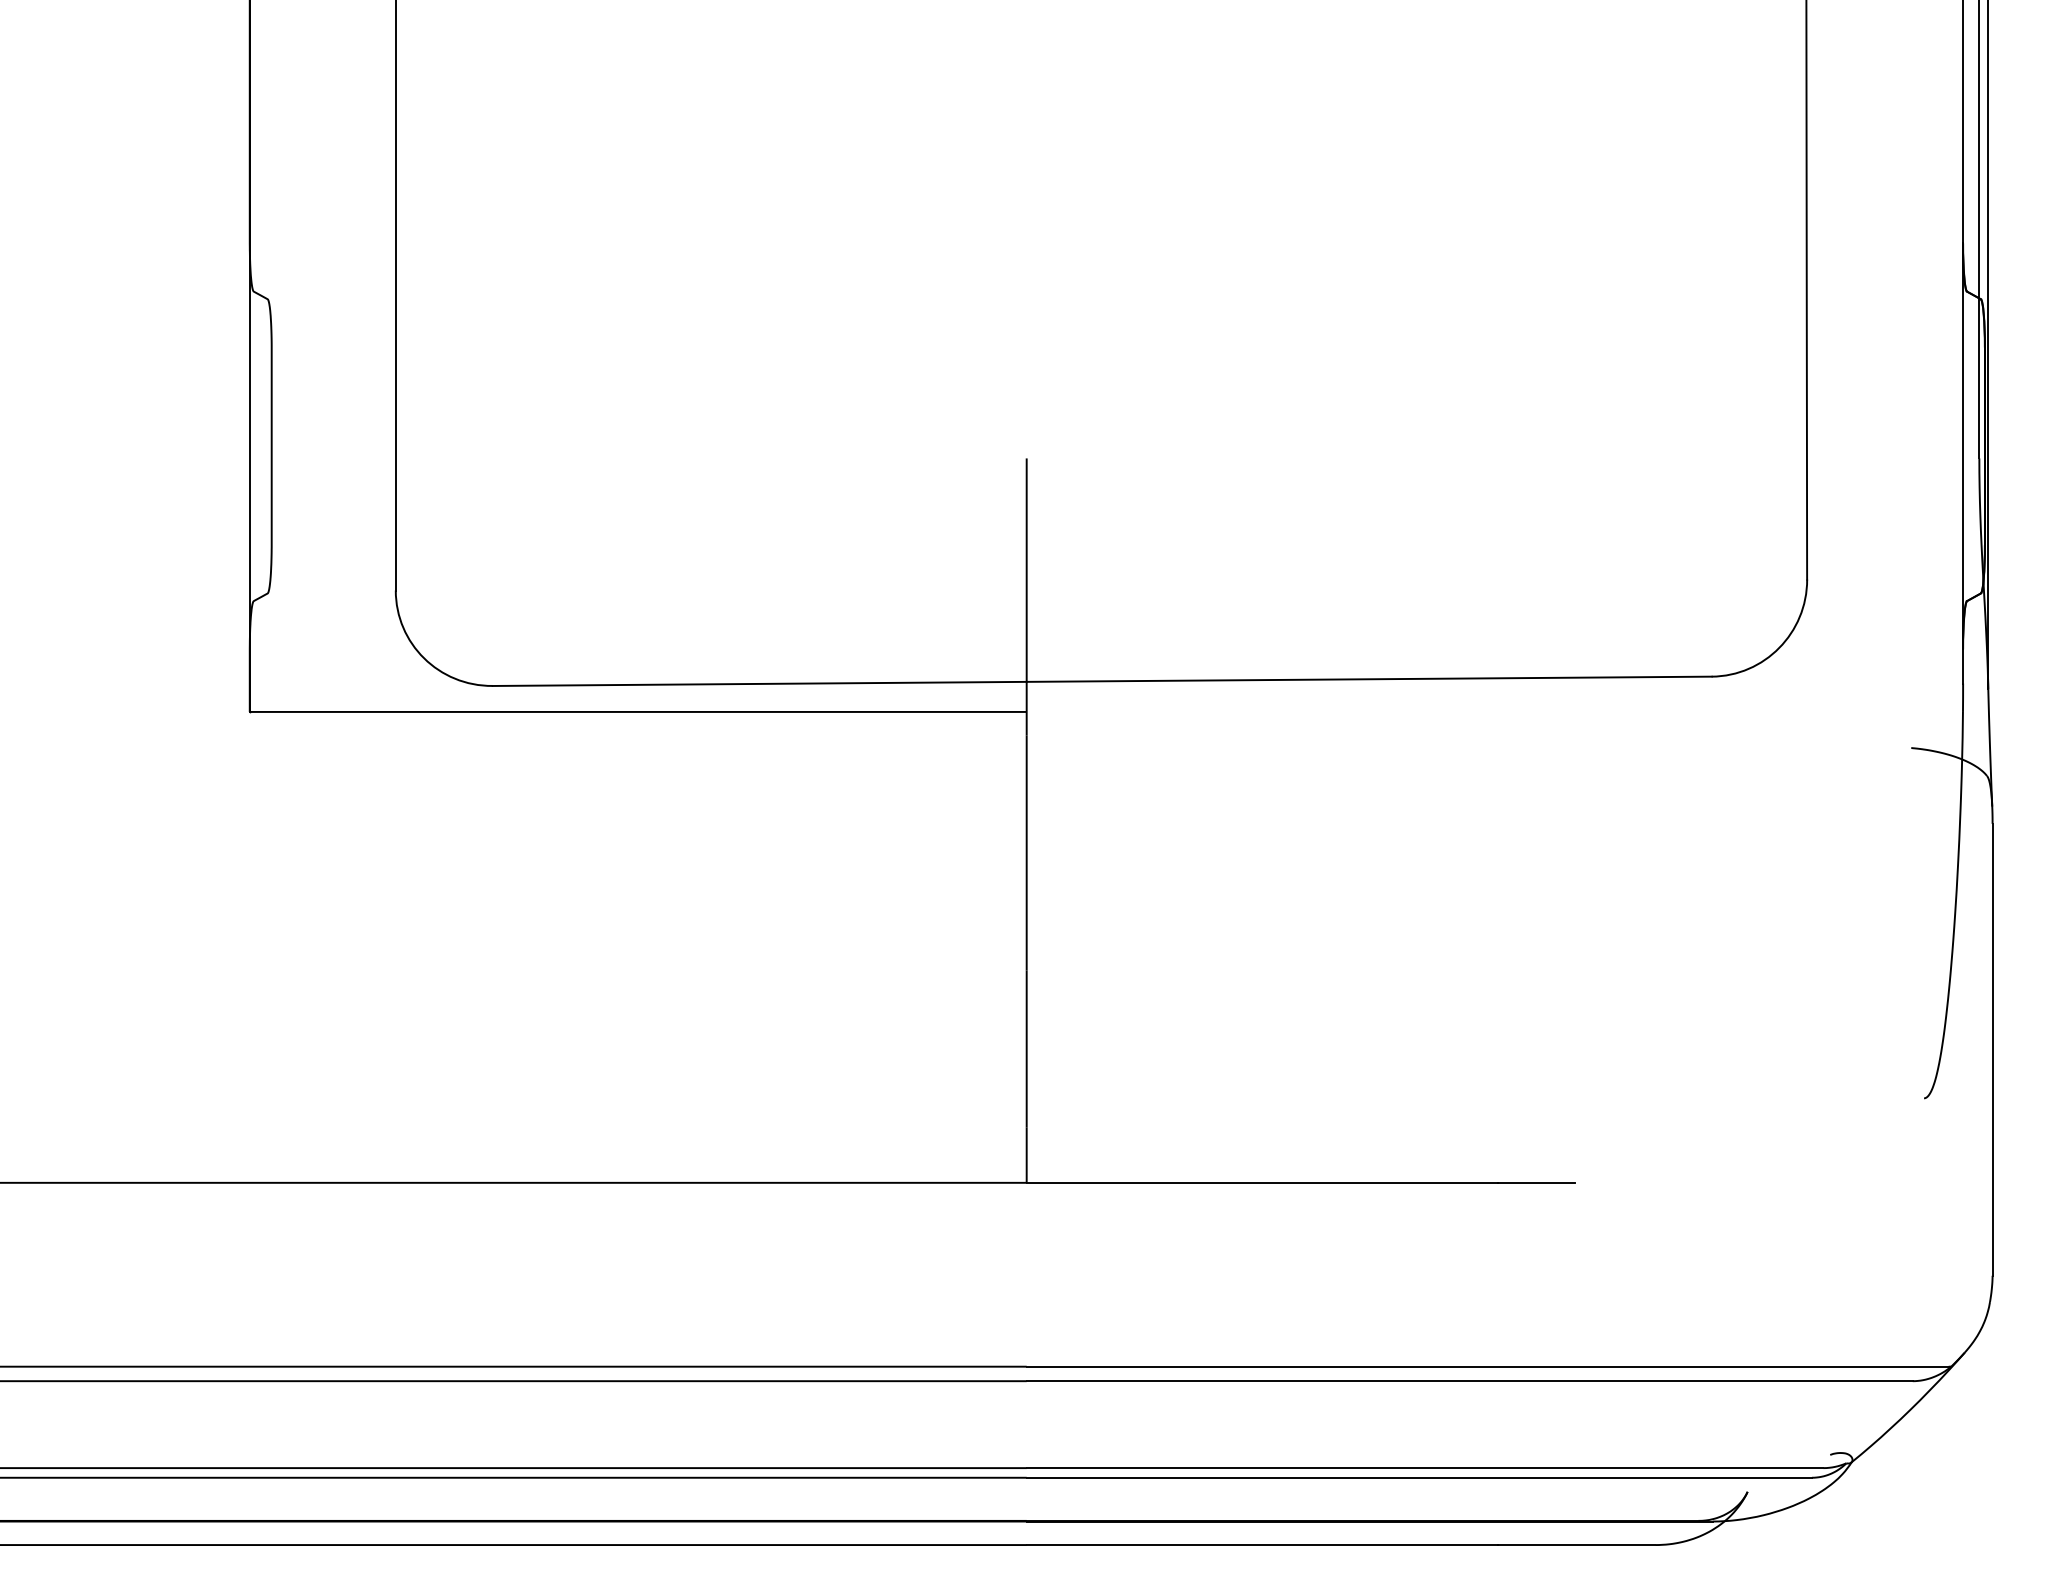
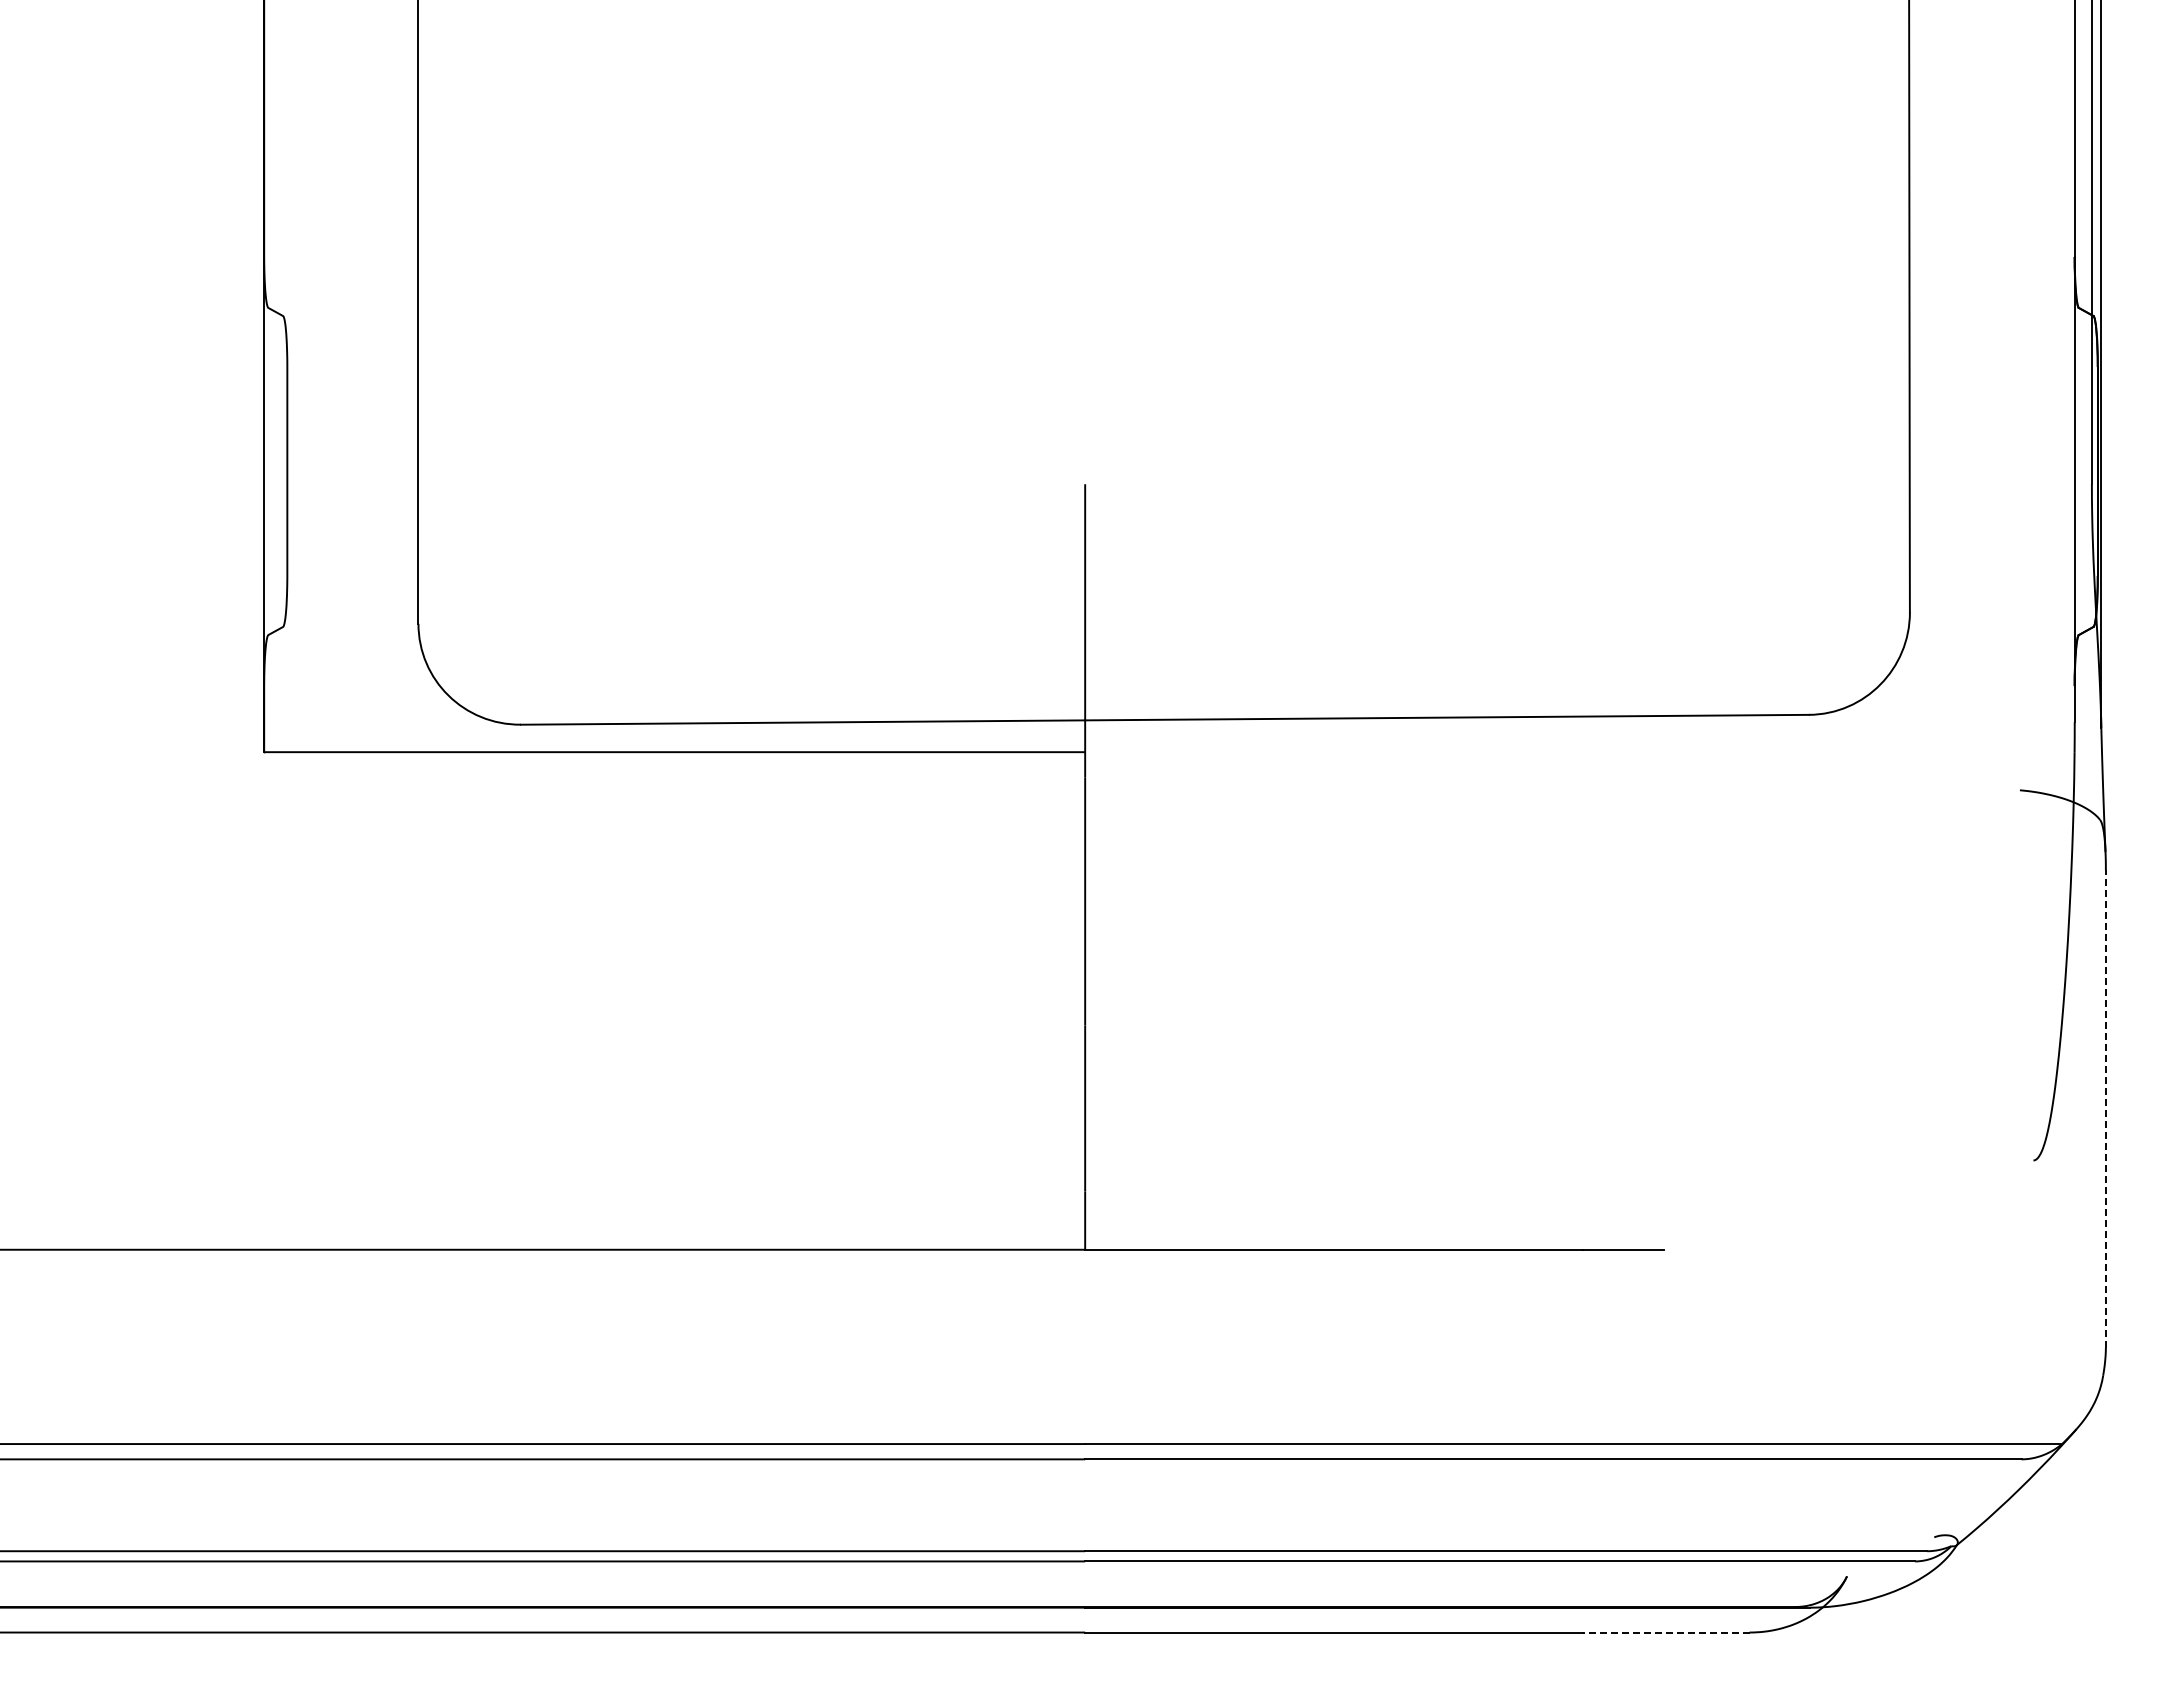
line: (1992, 1050) -> (2105, 1109), solid -> dashed
line: (1575, 1545) -> (1665, 1632), solid -> dashed

